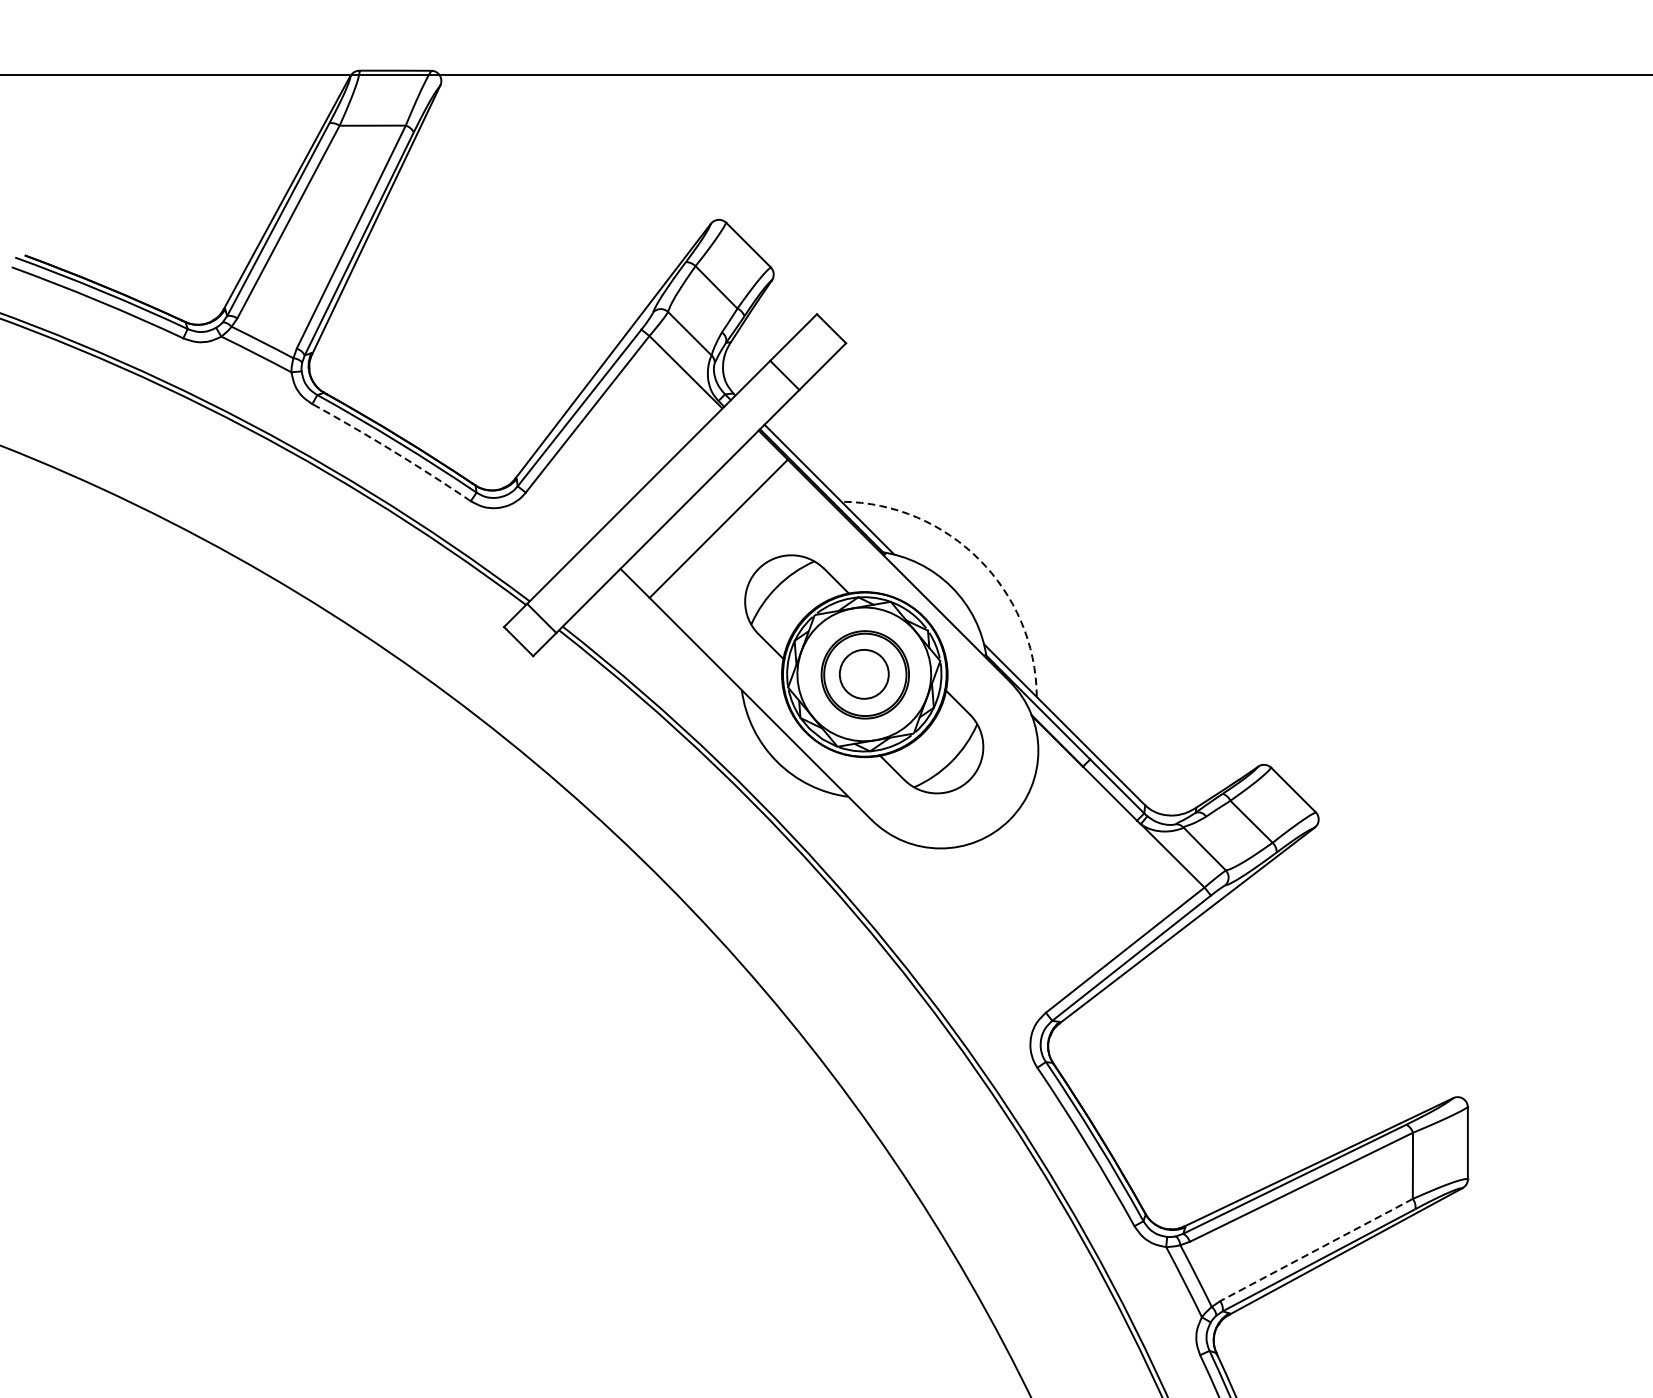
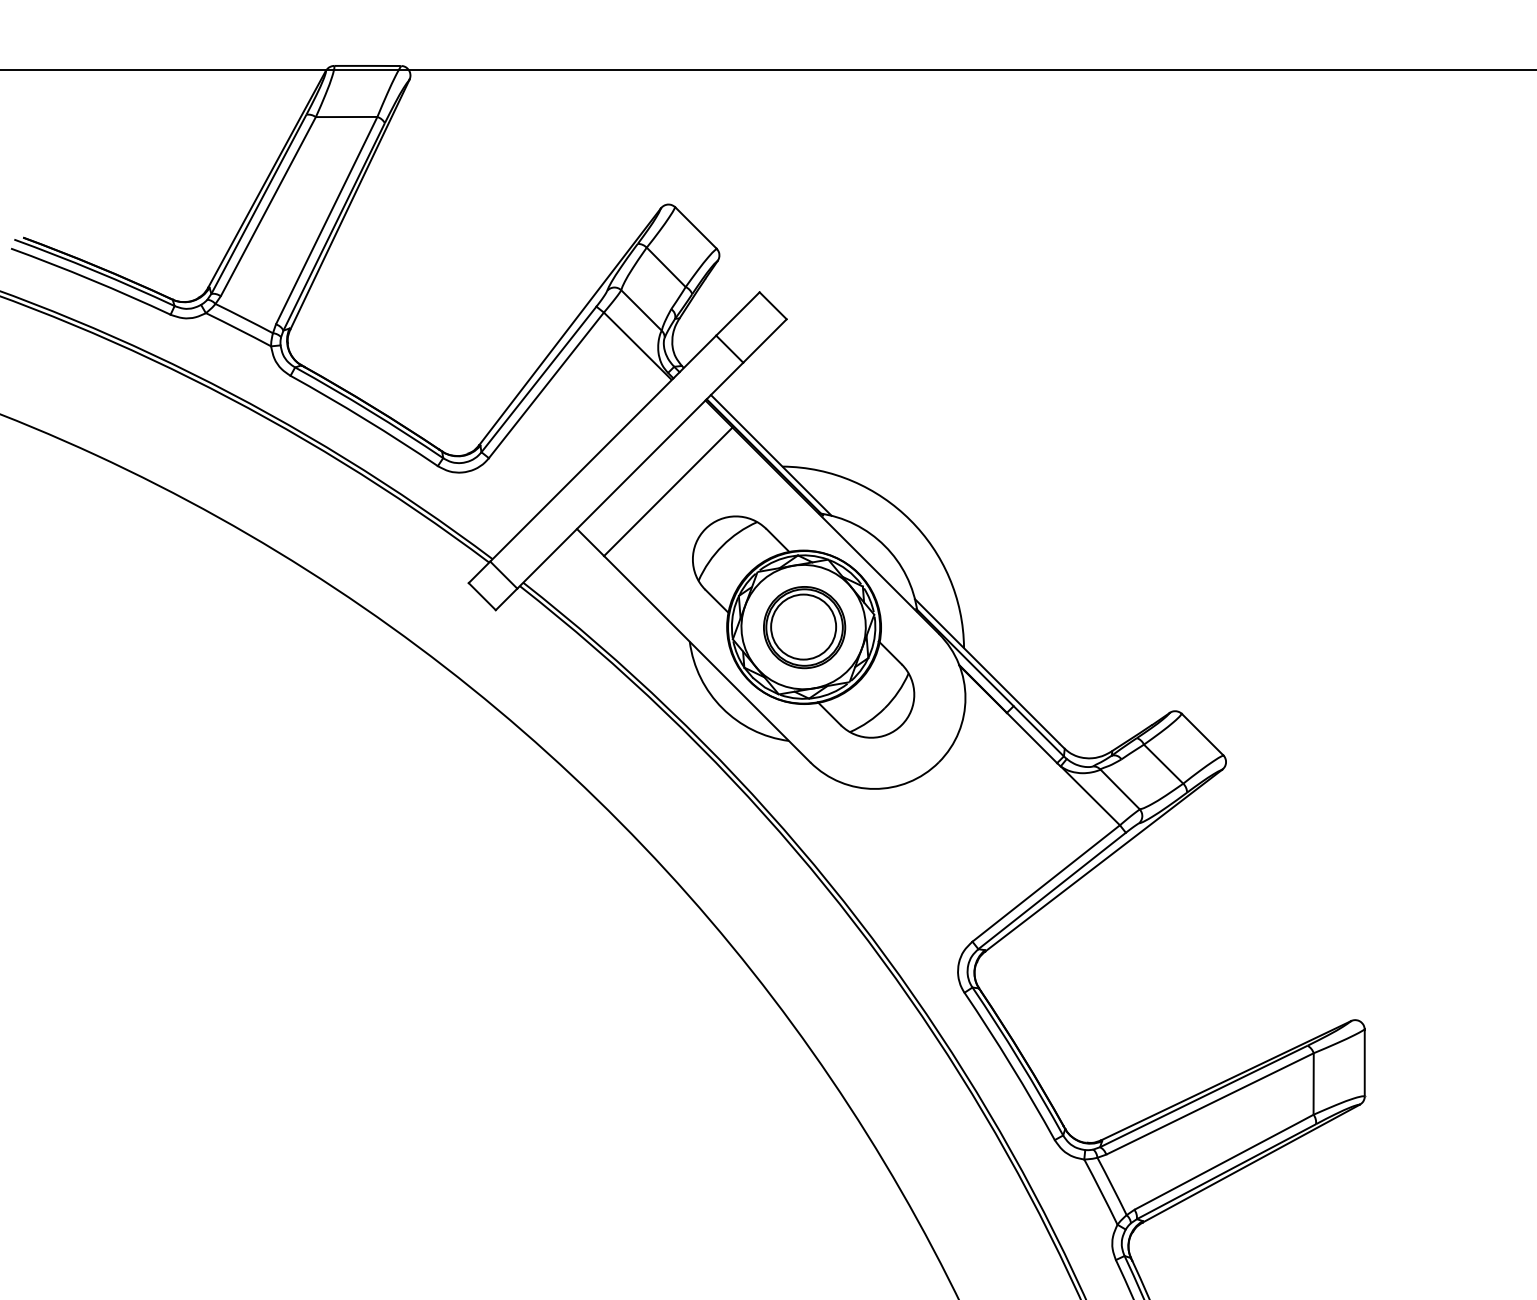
arc: (392, 451) -> (365, 419), dashed -> solid
arc: (979, 559) -> (910, 520), dashed -> solid
circle: (864, 673) -> (803, 626), size x1.43
line: (1317, 1249) -> (1224, 1161), dashed -> solid

